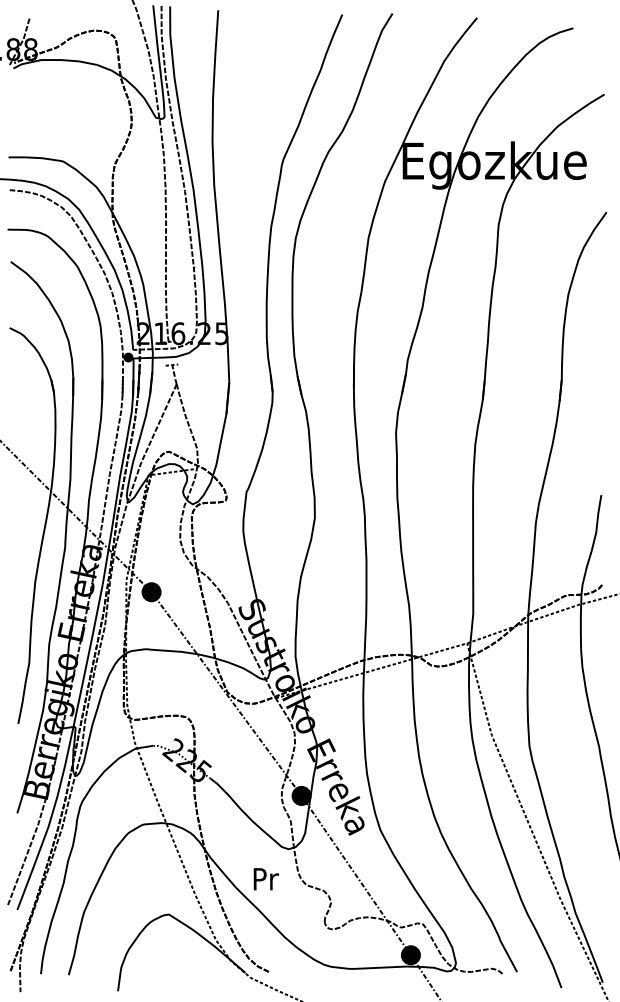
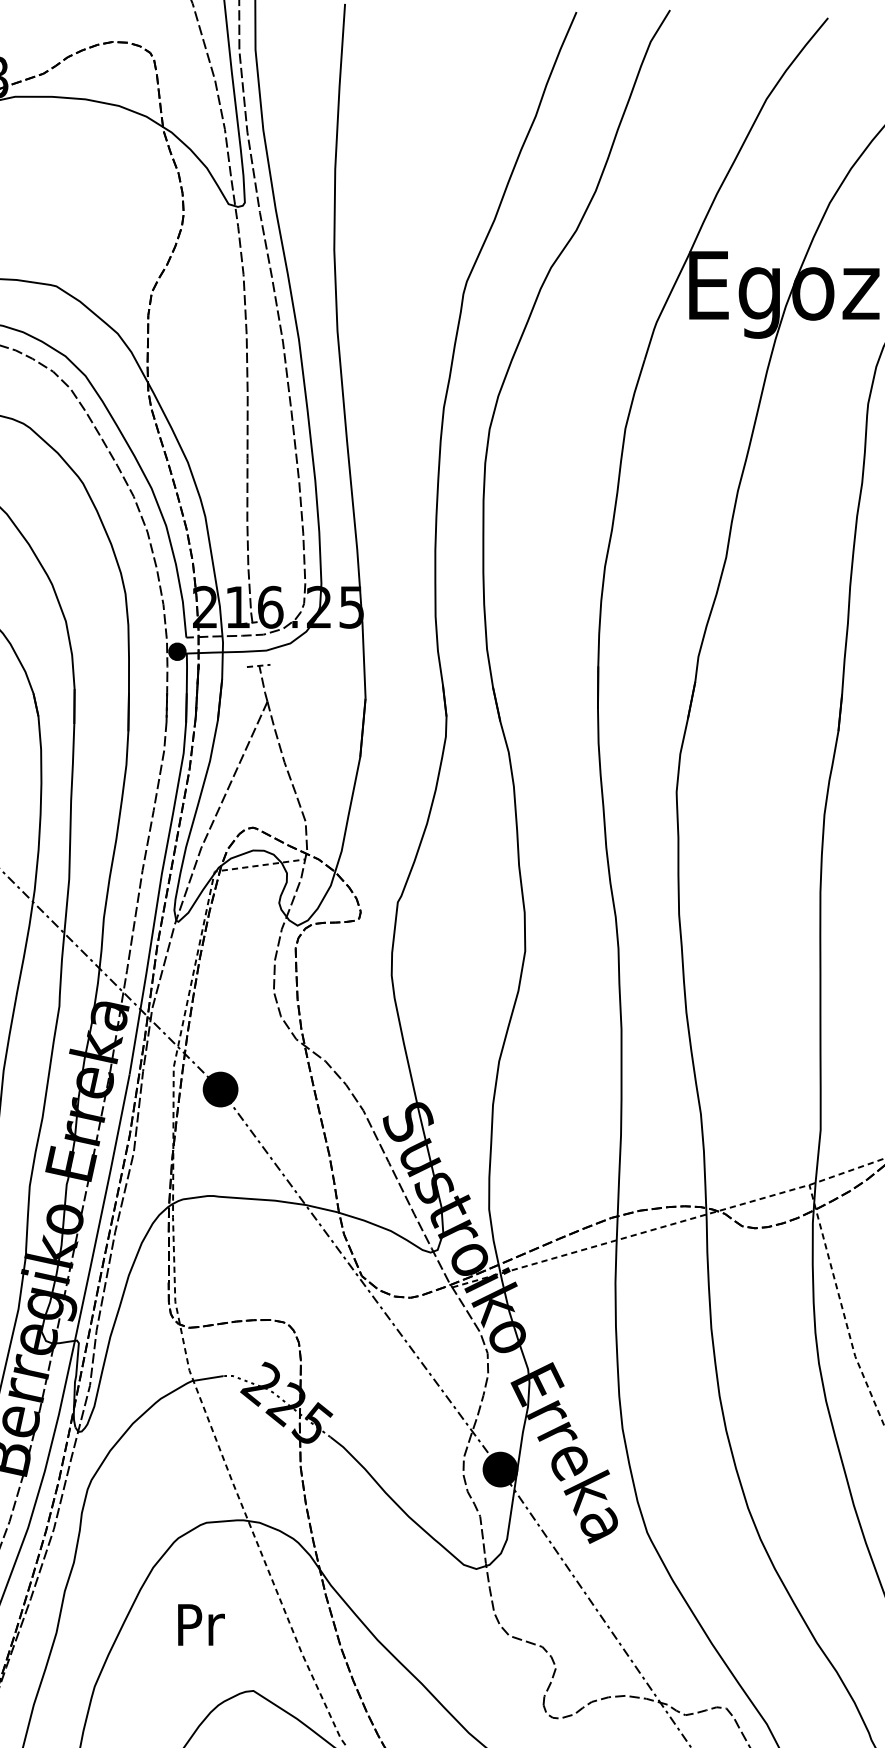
text: (265, 879) -> (199, 1625), moved

